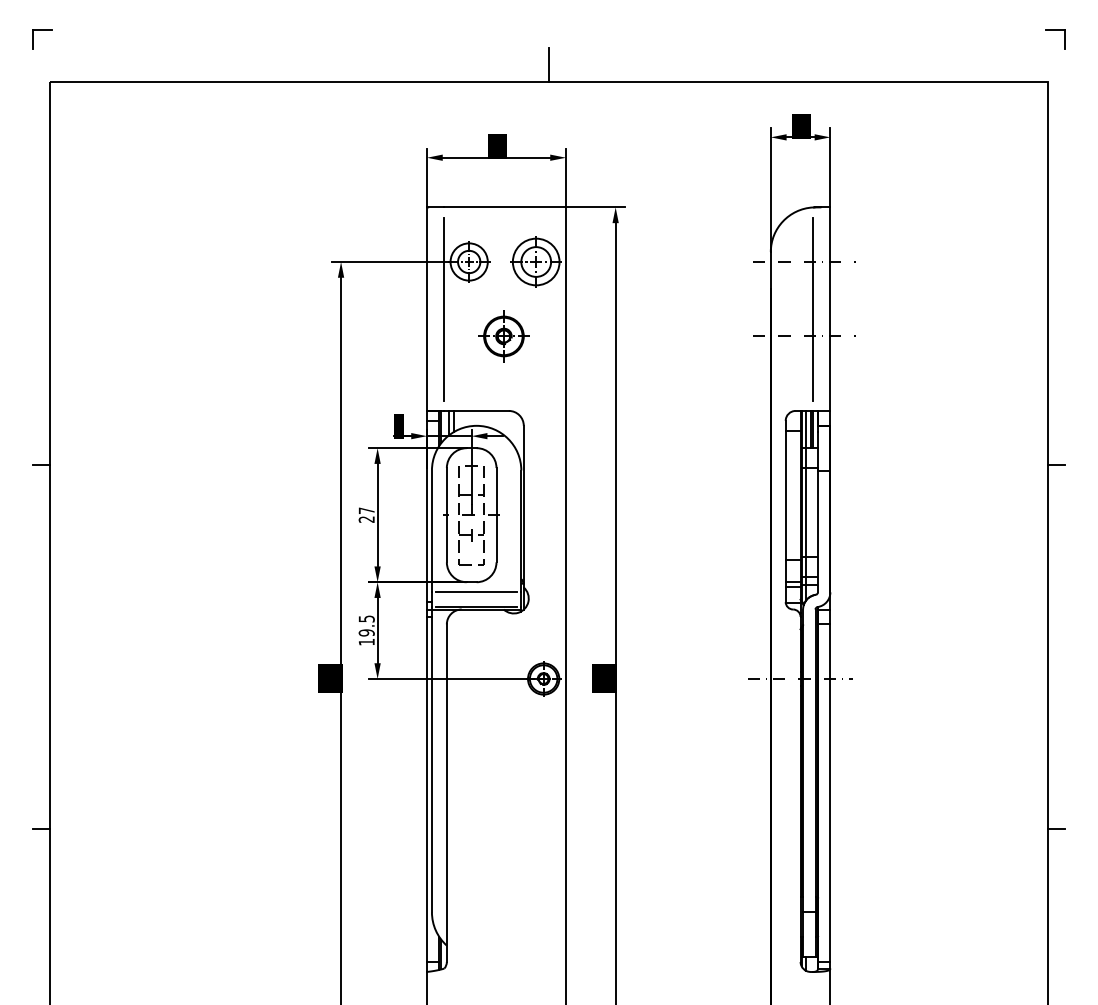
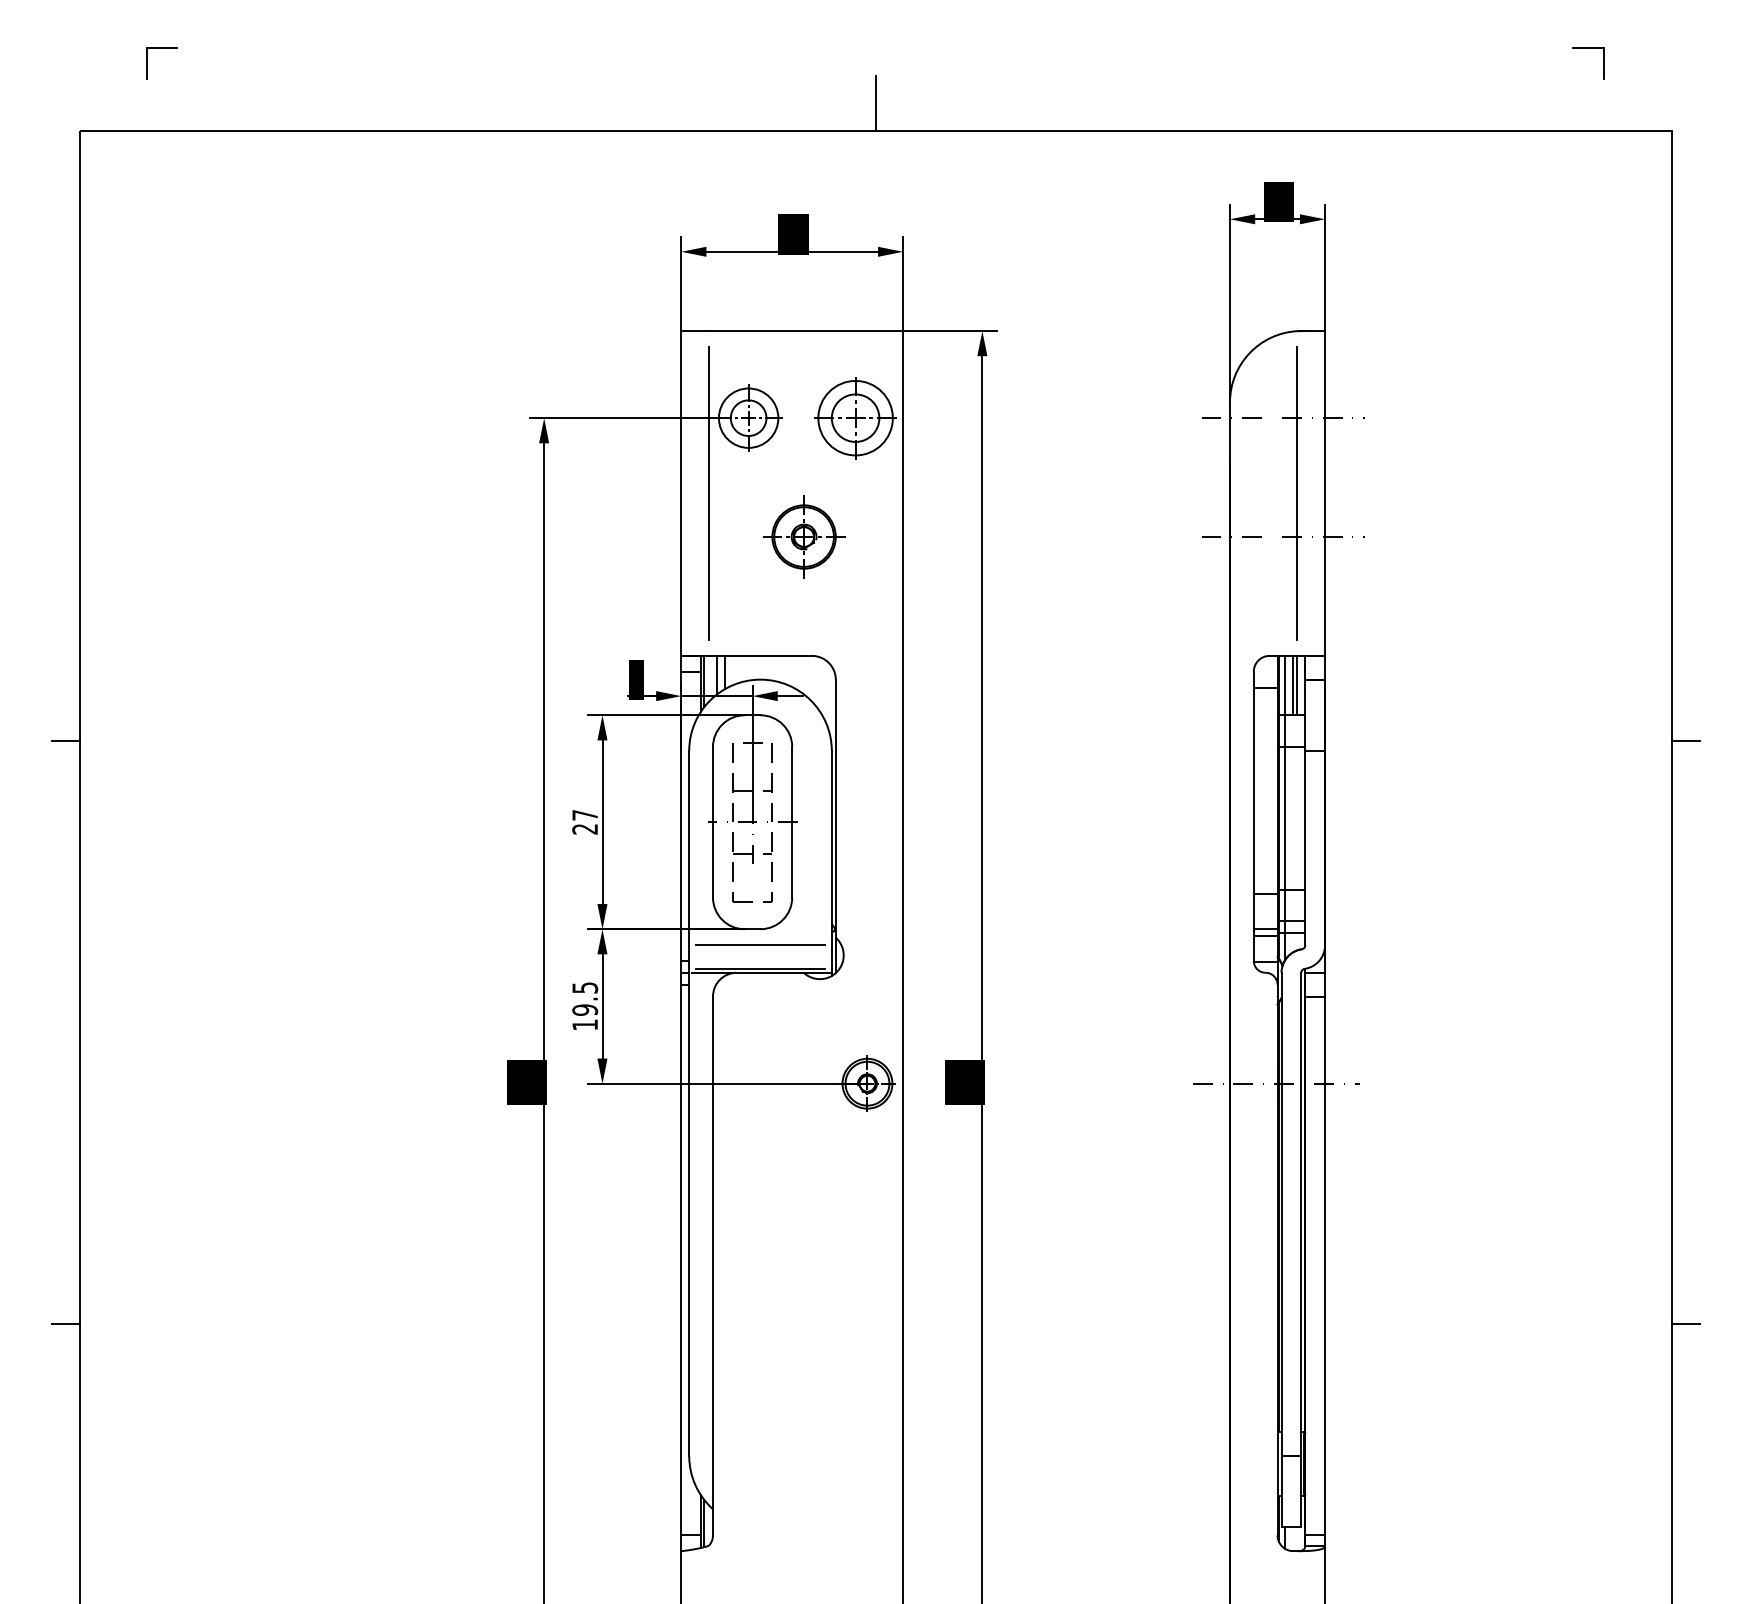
part: (42, 30) -> (161, 48), moved
part: (1055, 30) -> (1588, 48), moved

